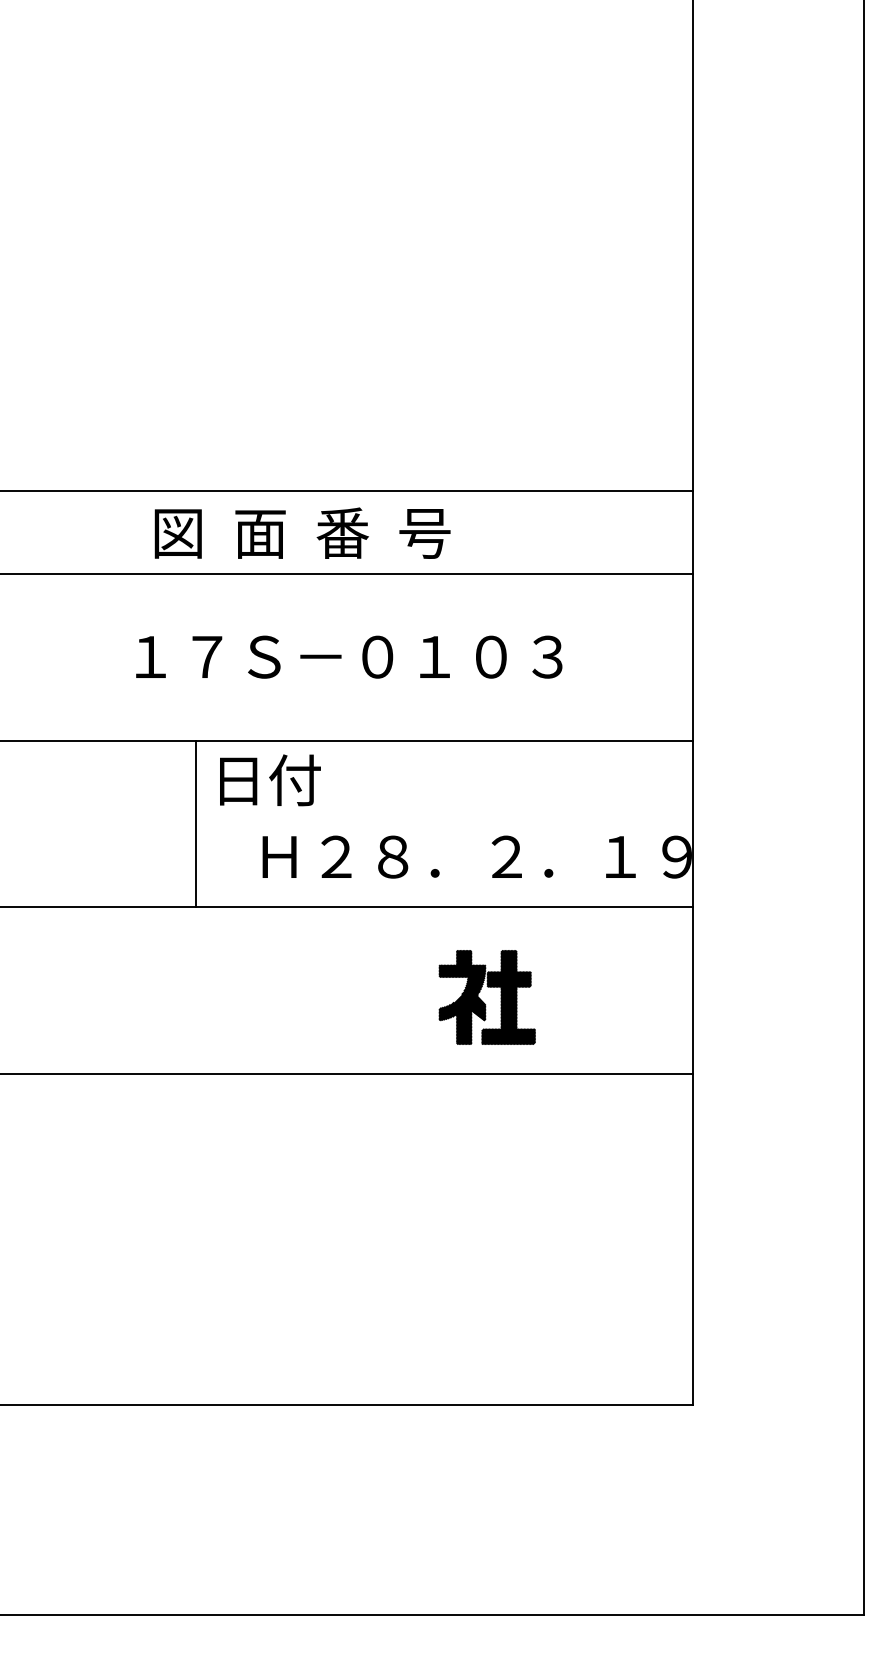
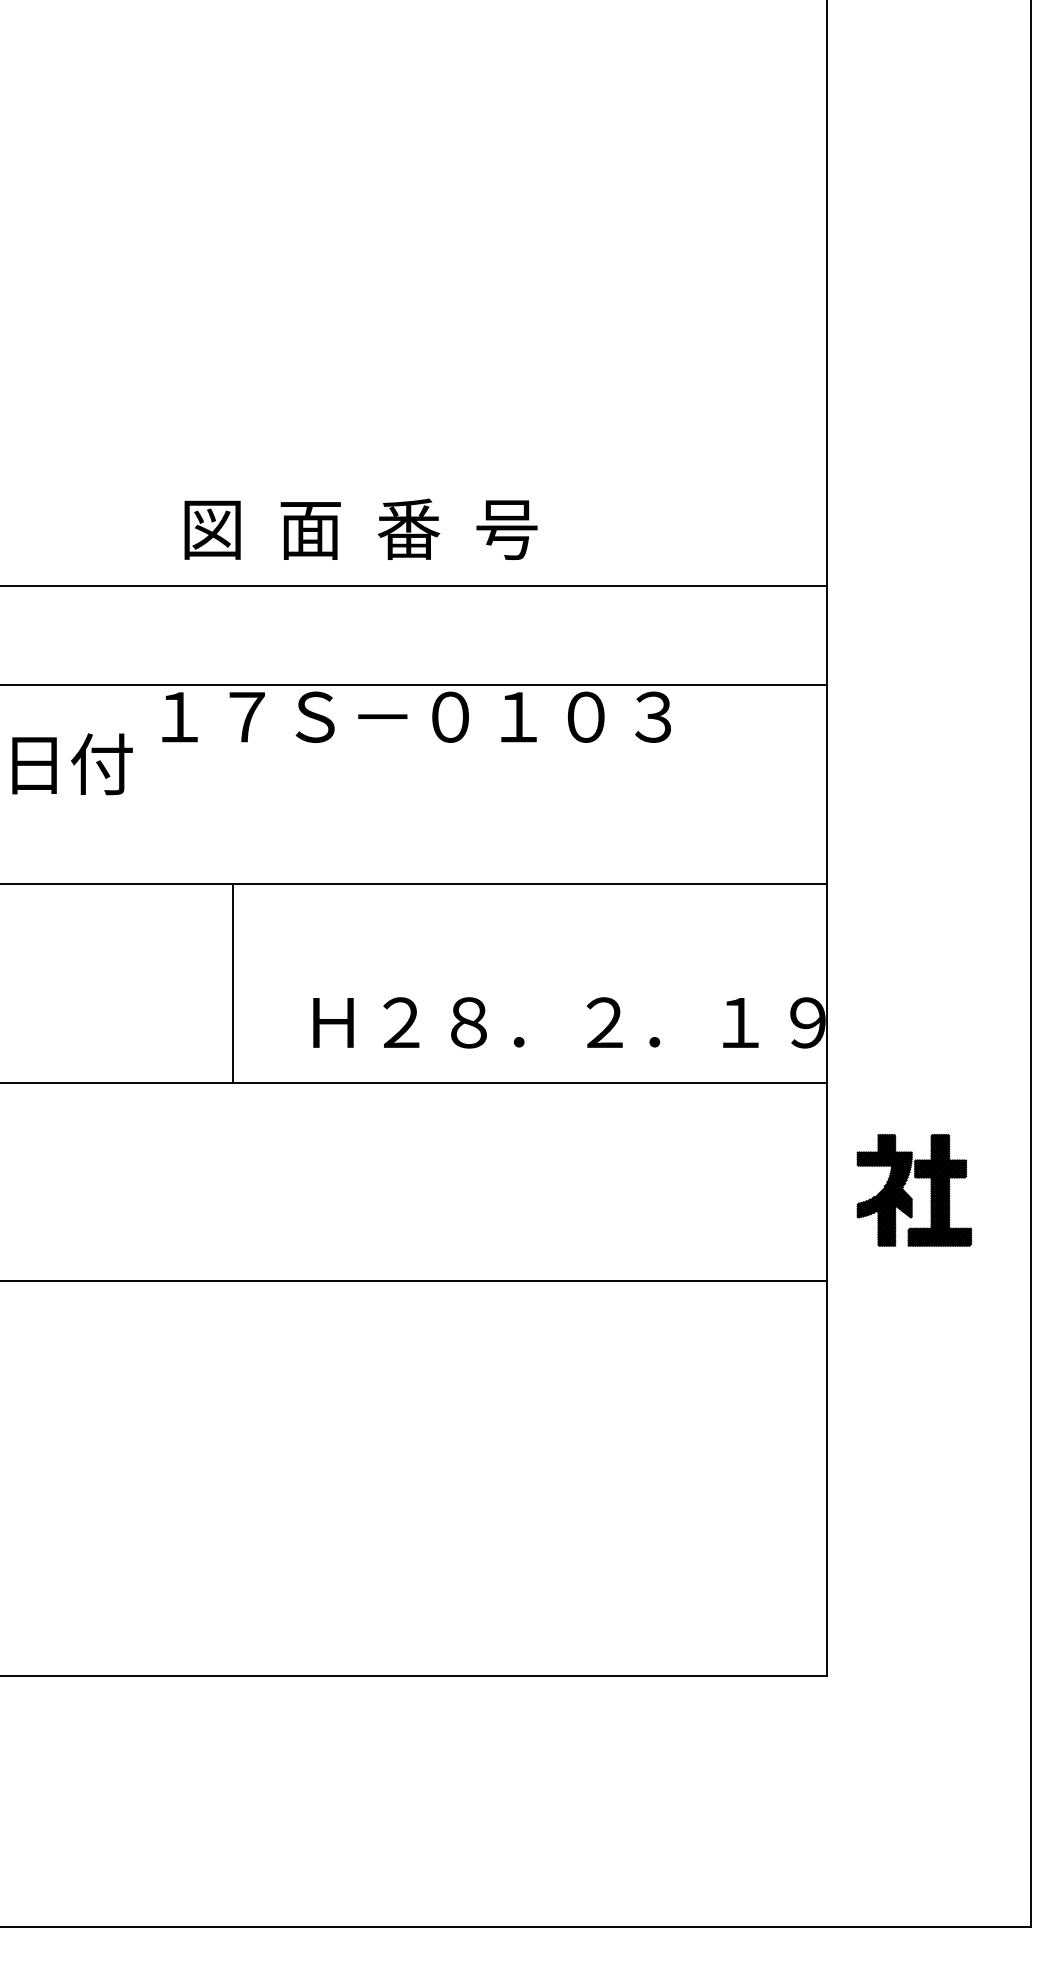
text: (302, 532) -> (360, 528), moved
text: (349, 656) -> (416, 716), moved
text: (270, 780) -> (72, 764), moved
part: (483, 1001) -> (909, 1195), moved

